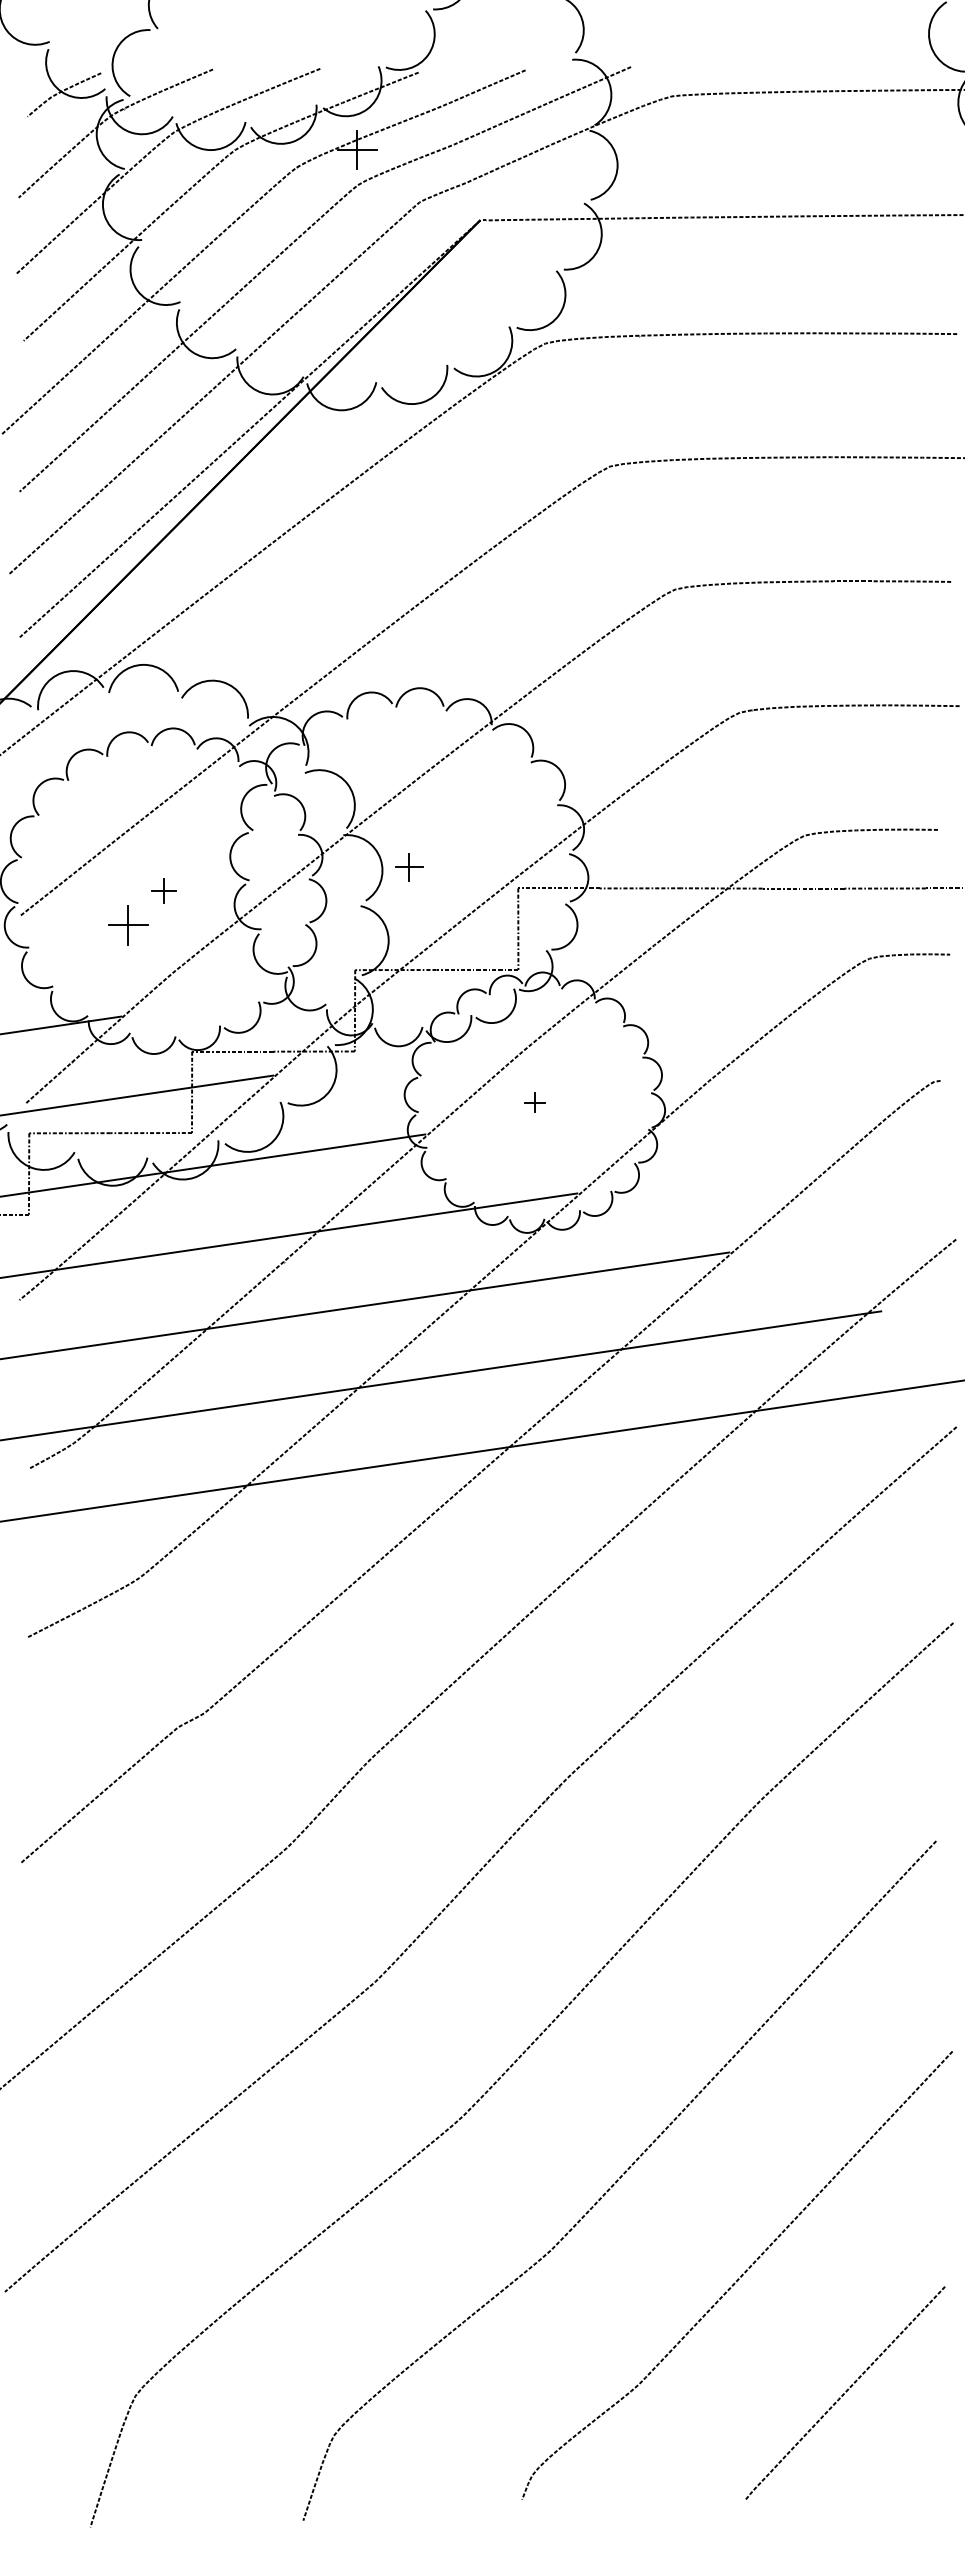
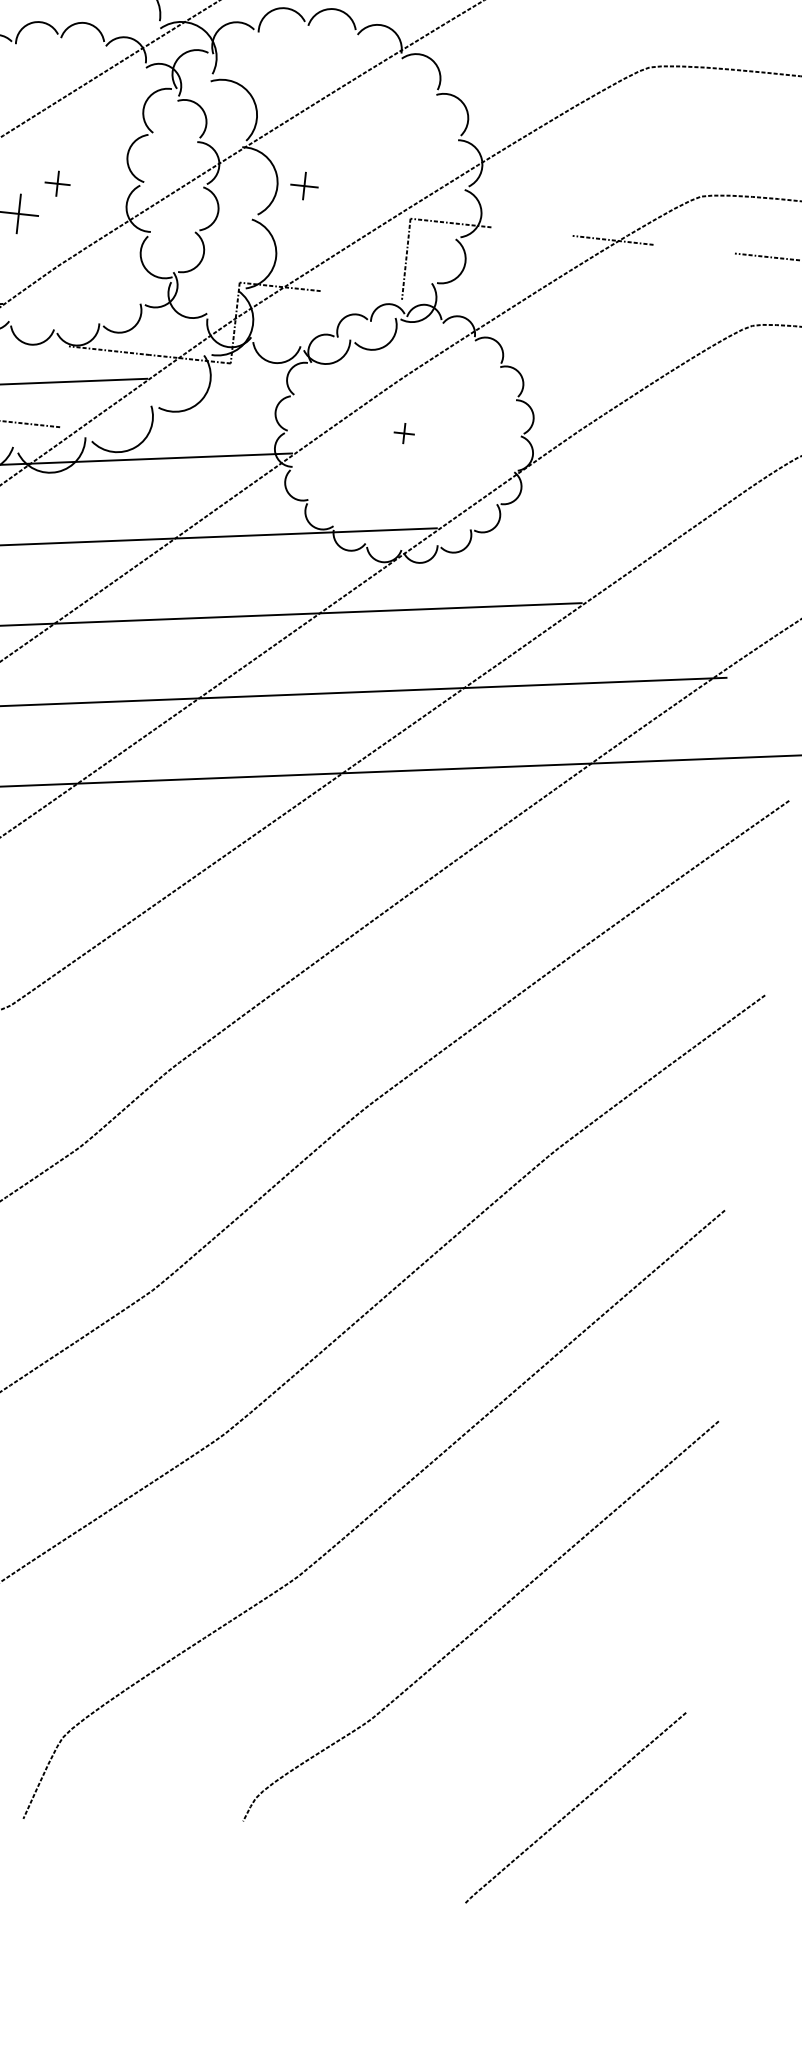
line: (640, 888) -> (532, 231), removed
line: (803, 888) -> (694, 249), removed
line: (477, 969) -> (361, 294), removed
line: (192, 1092) -> (64, 387), removed
curve: (845, 2391) -> (576, 1806), moved

